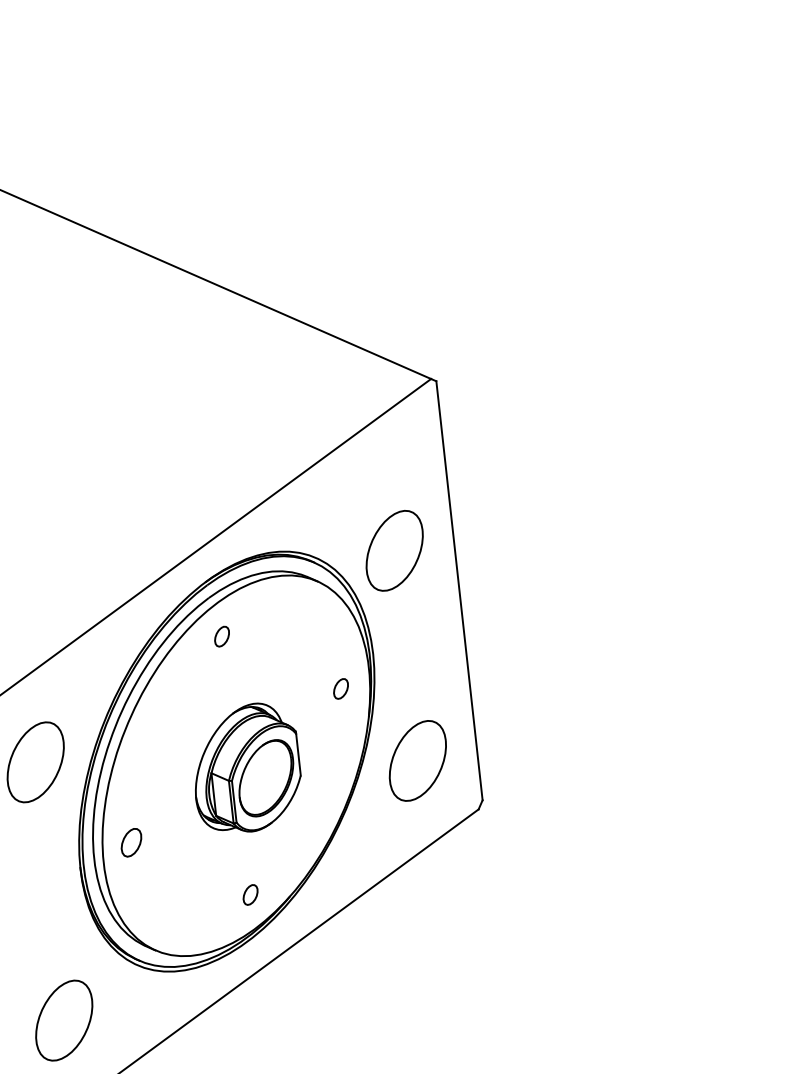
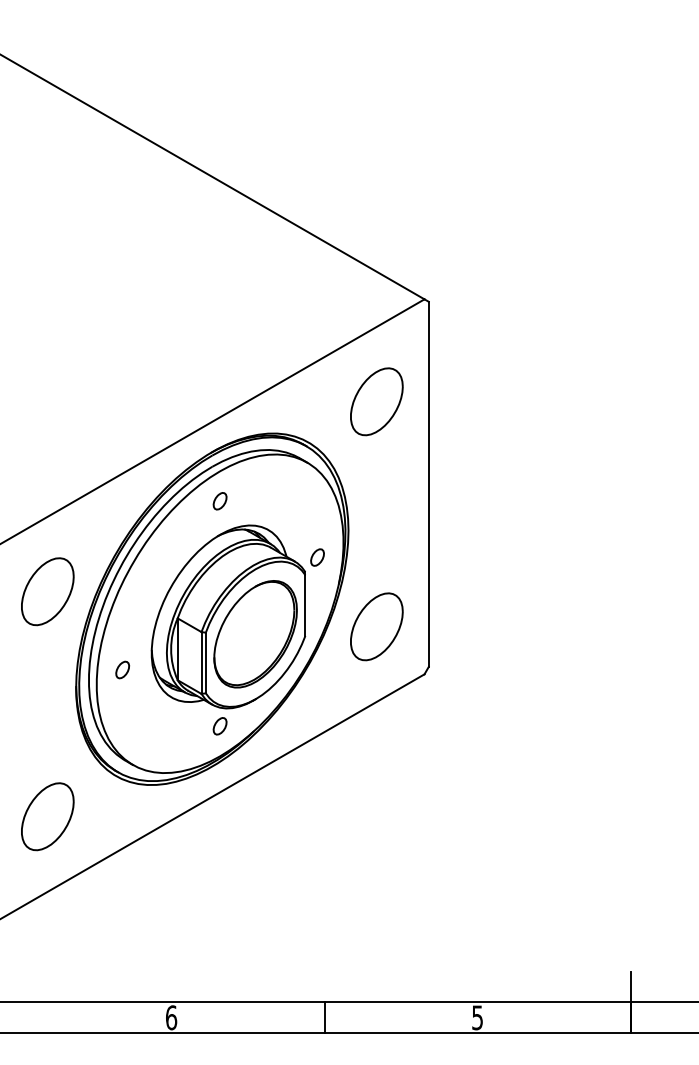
part: (394, 550) -> (376, 401), moved
part: (246, 767) -> (228, 616), size x1.67
part: (131, 842) -> (122, 669), size x0.71

